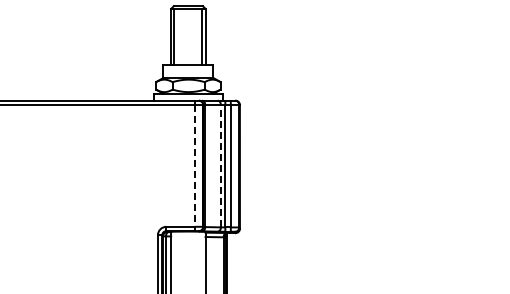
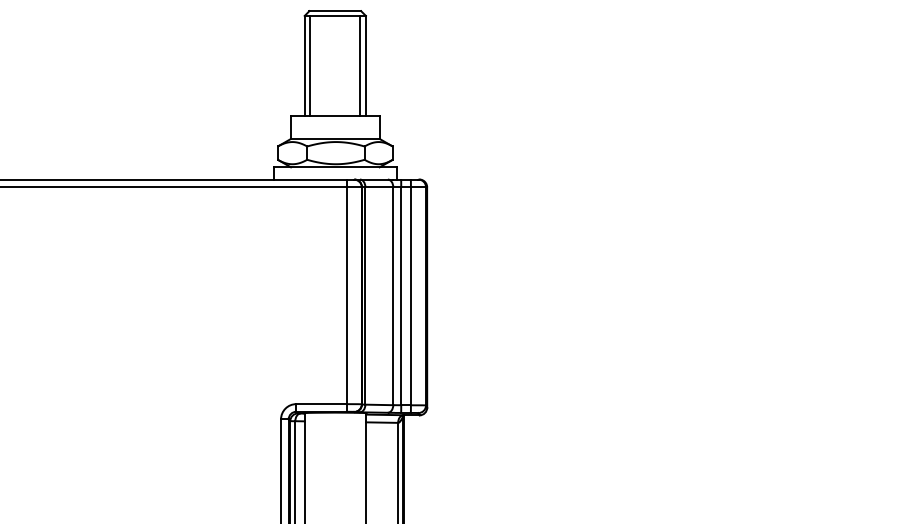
line: (194, 165) -> (346, 294), dashed -> solid
line: (220, 165) -> (392, 294), dashed -> solid

